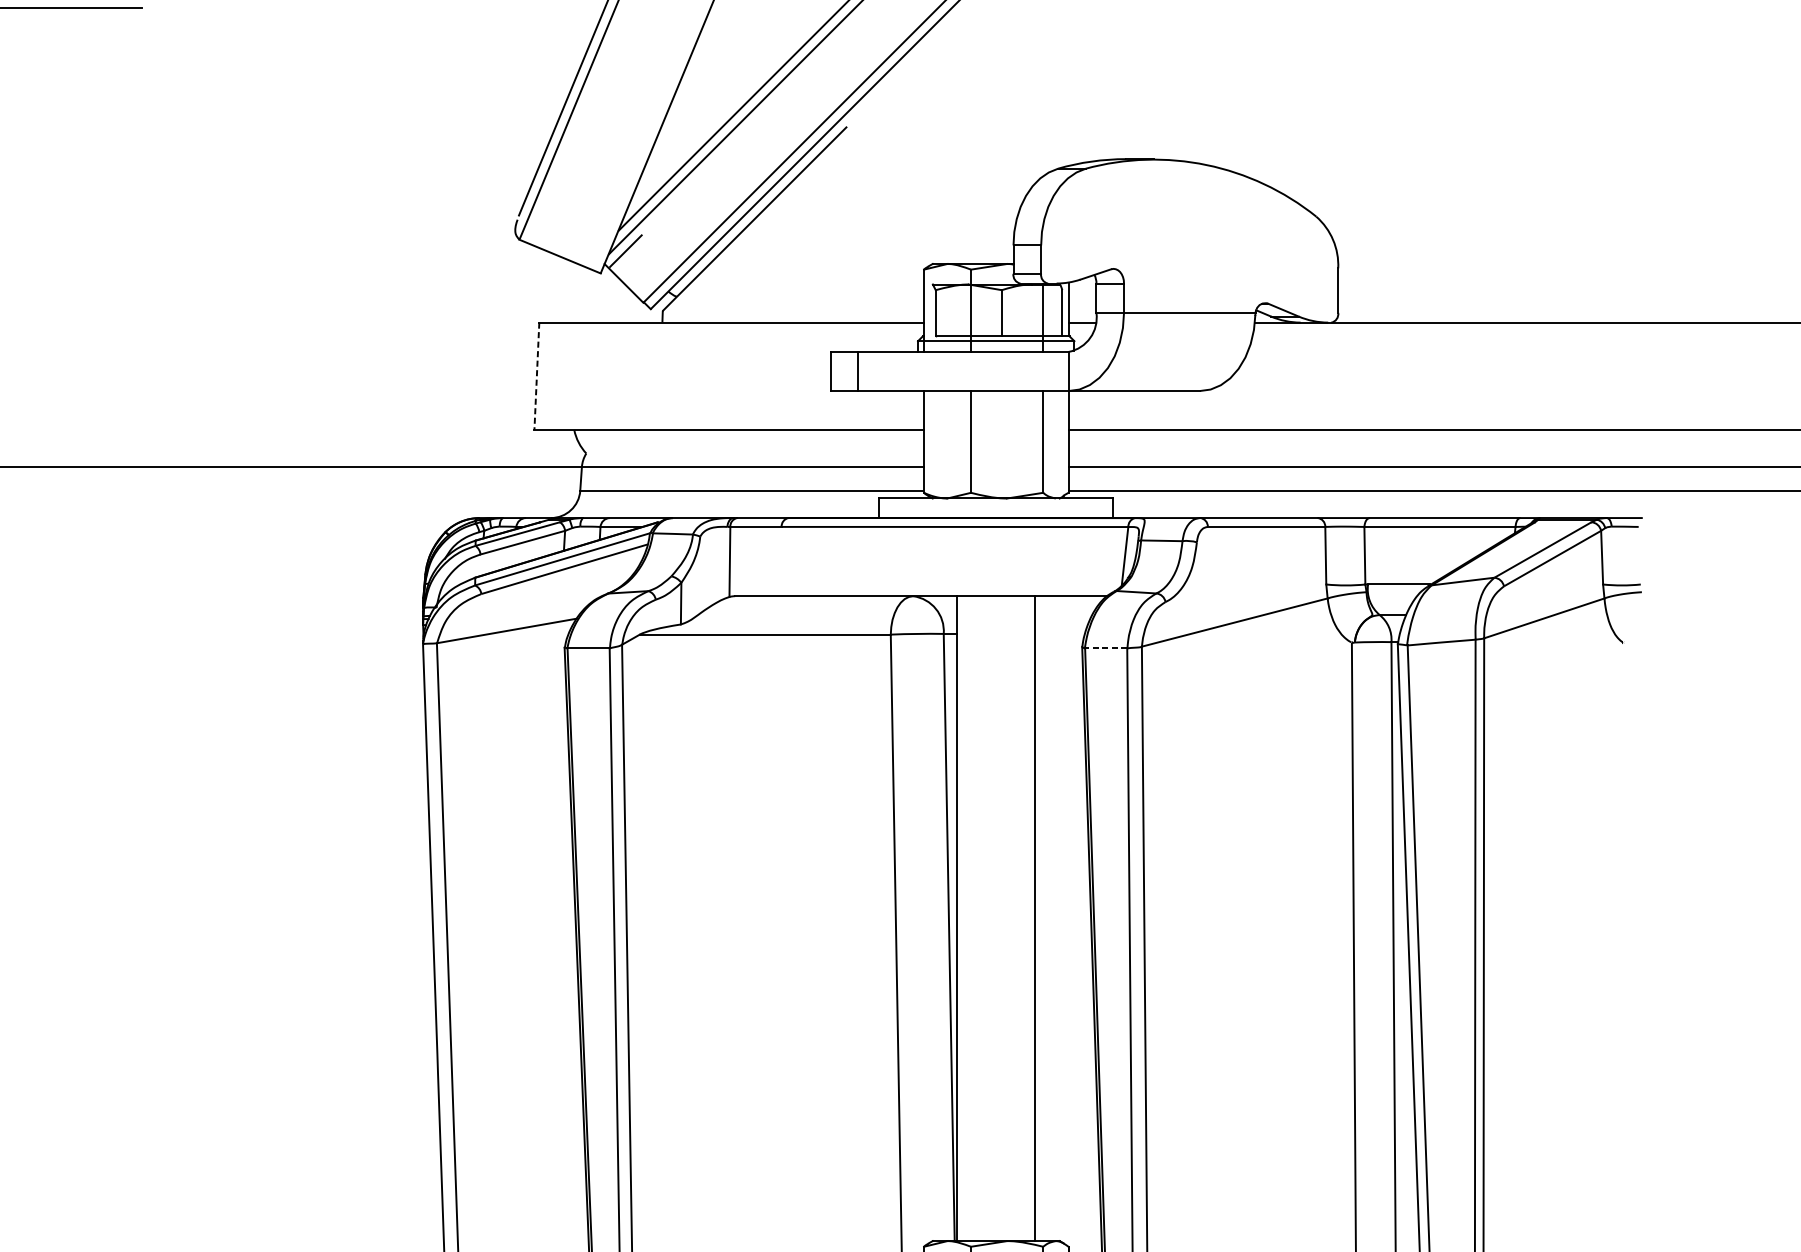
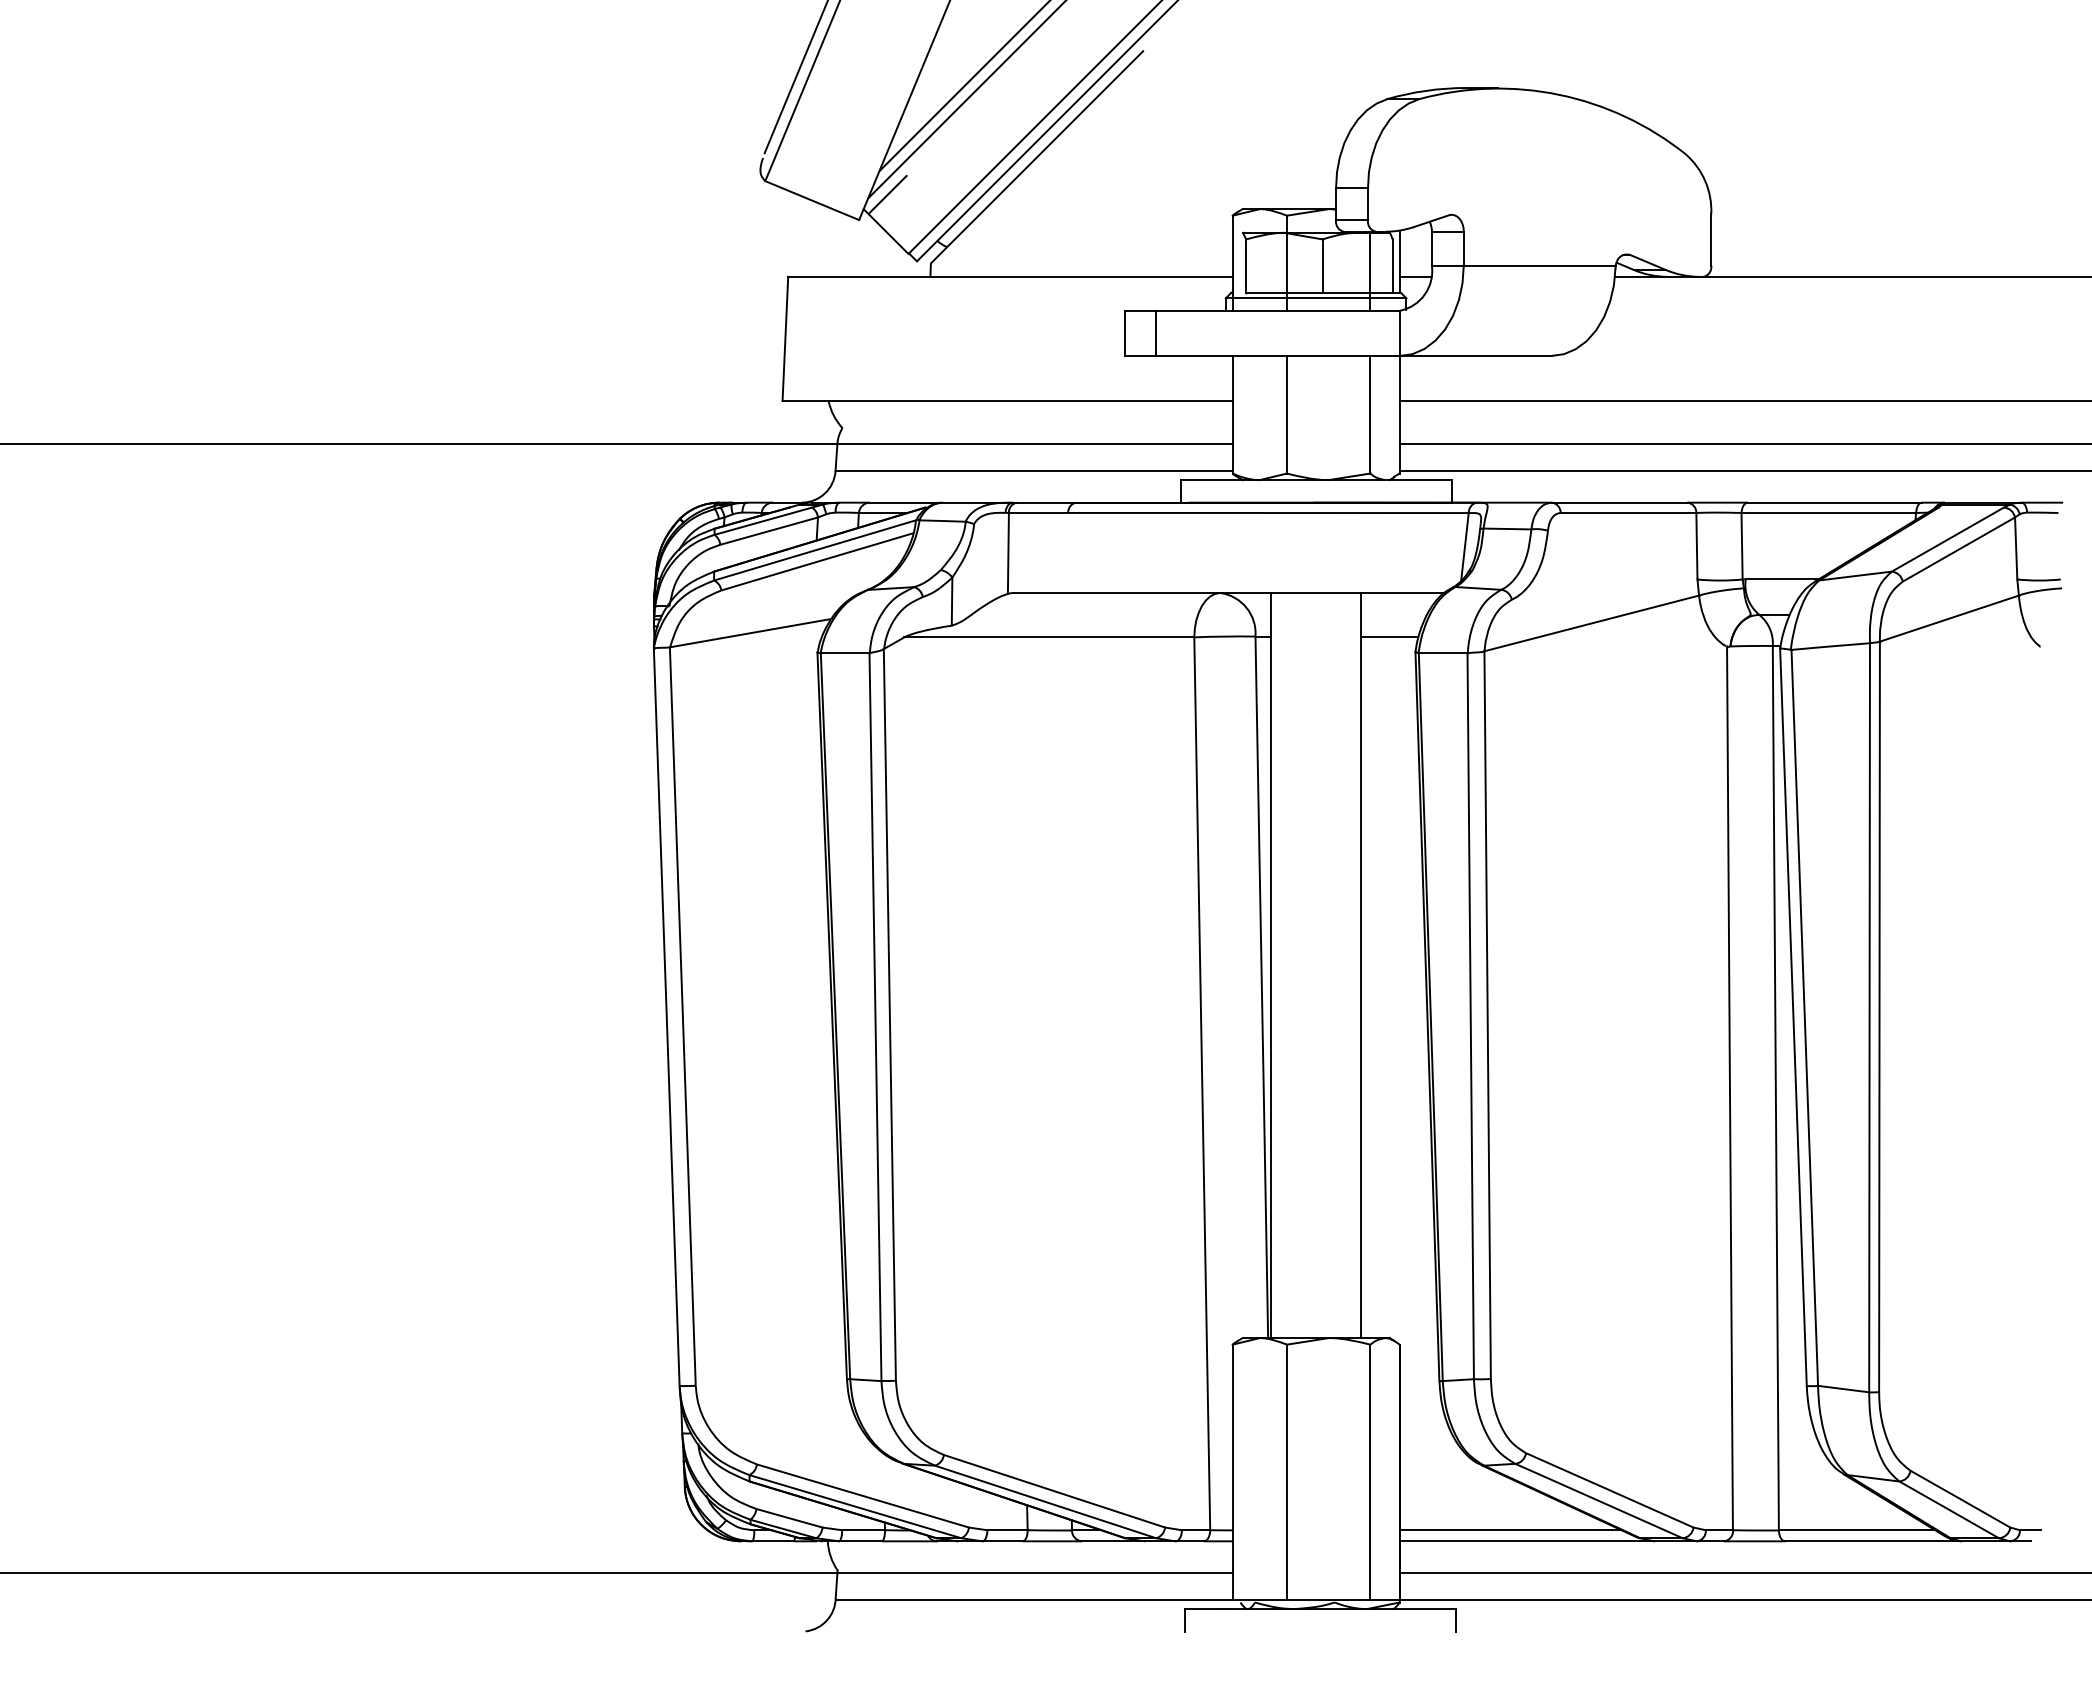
line: (536, 376) -> (785, 339), dashed -> solid
line: (1059, 633) -> (1389, 636), added
line: (1105, 648) -> (1442, 653), dashed -> solid

